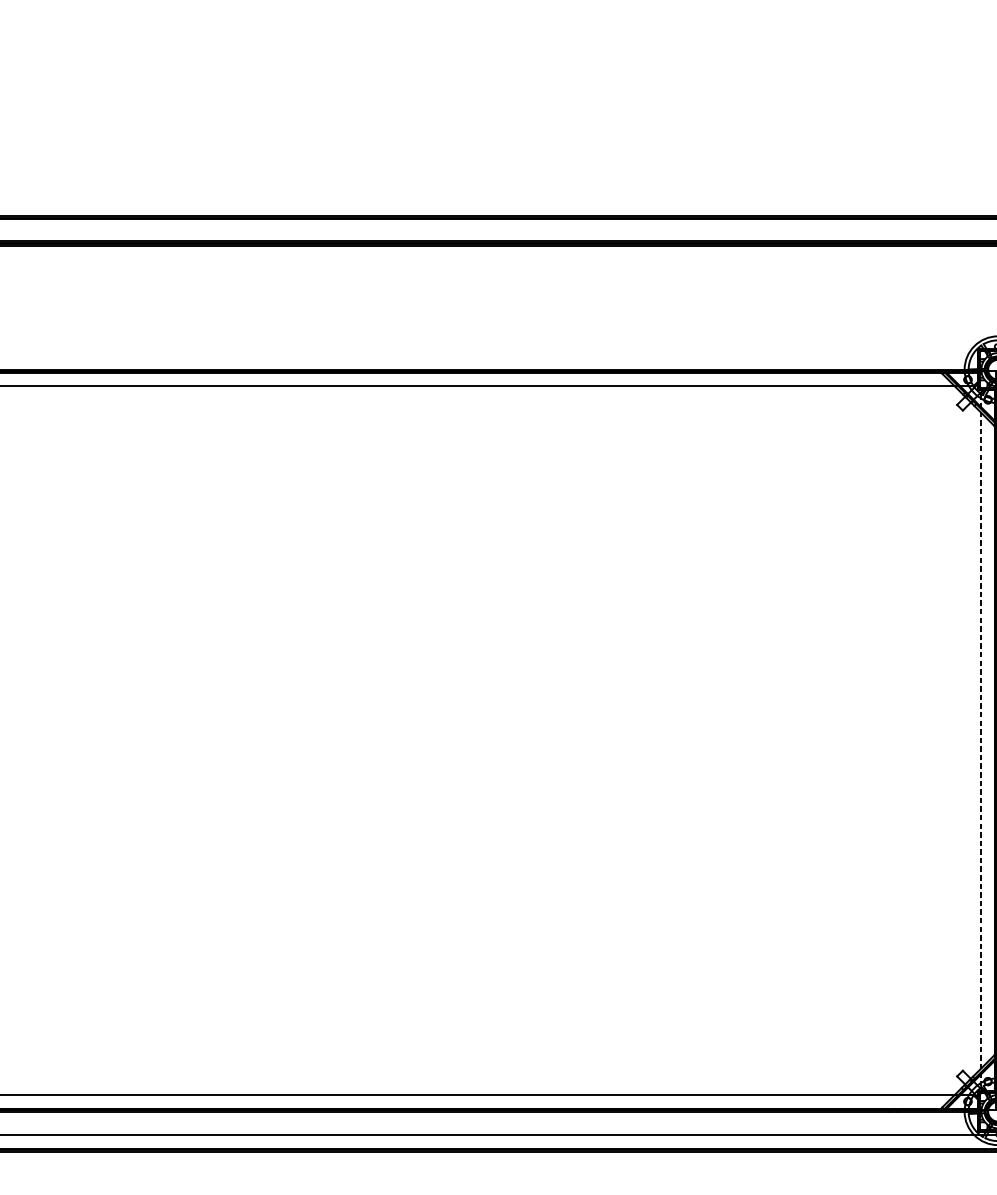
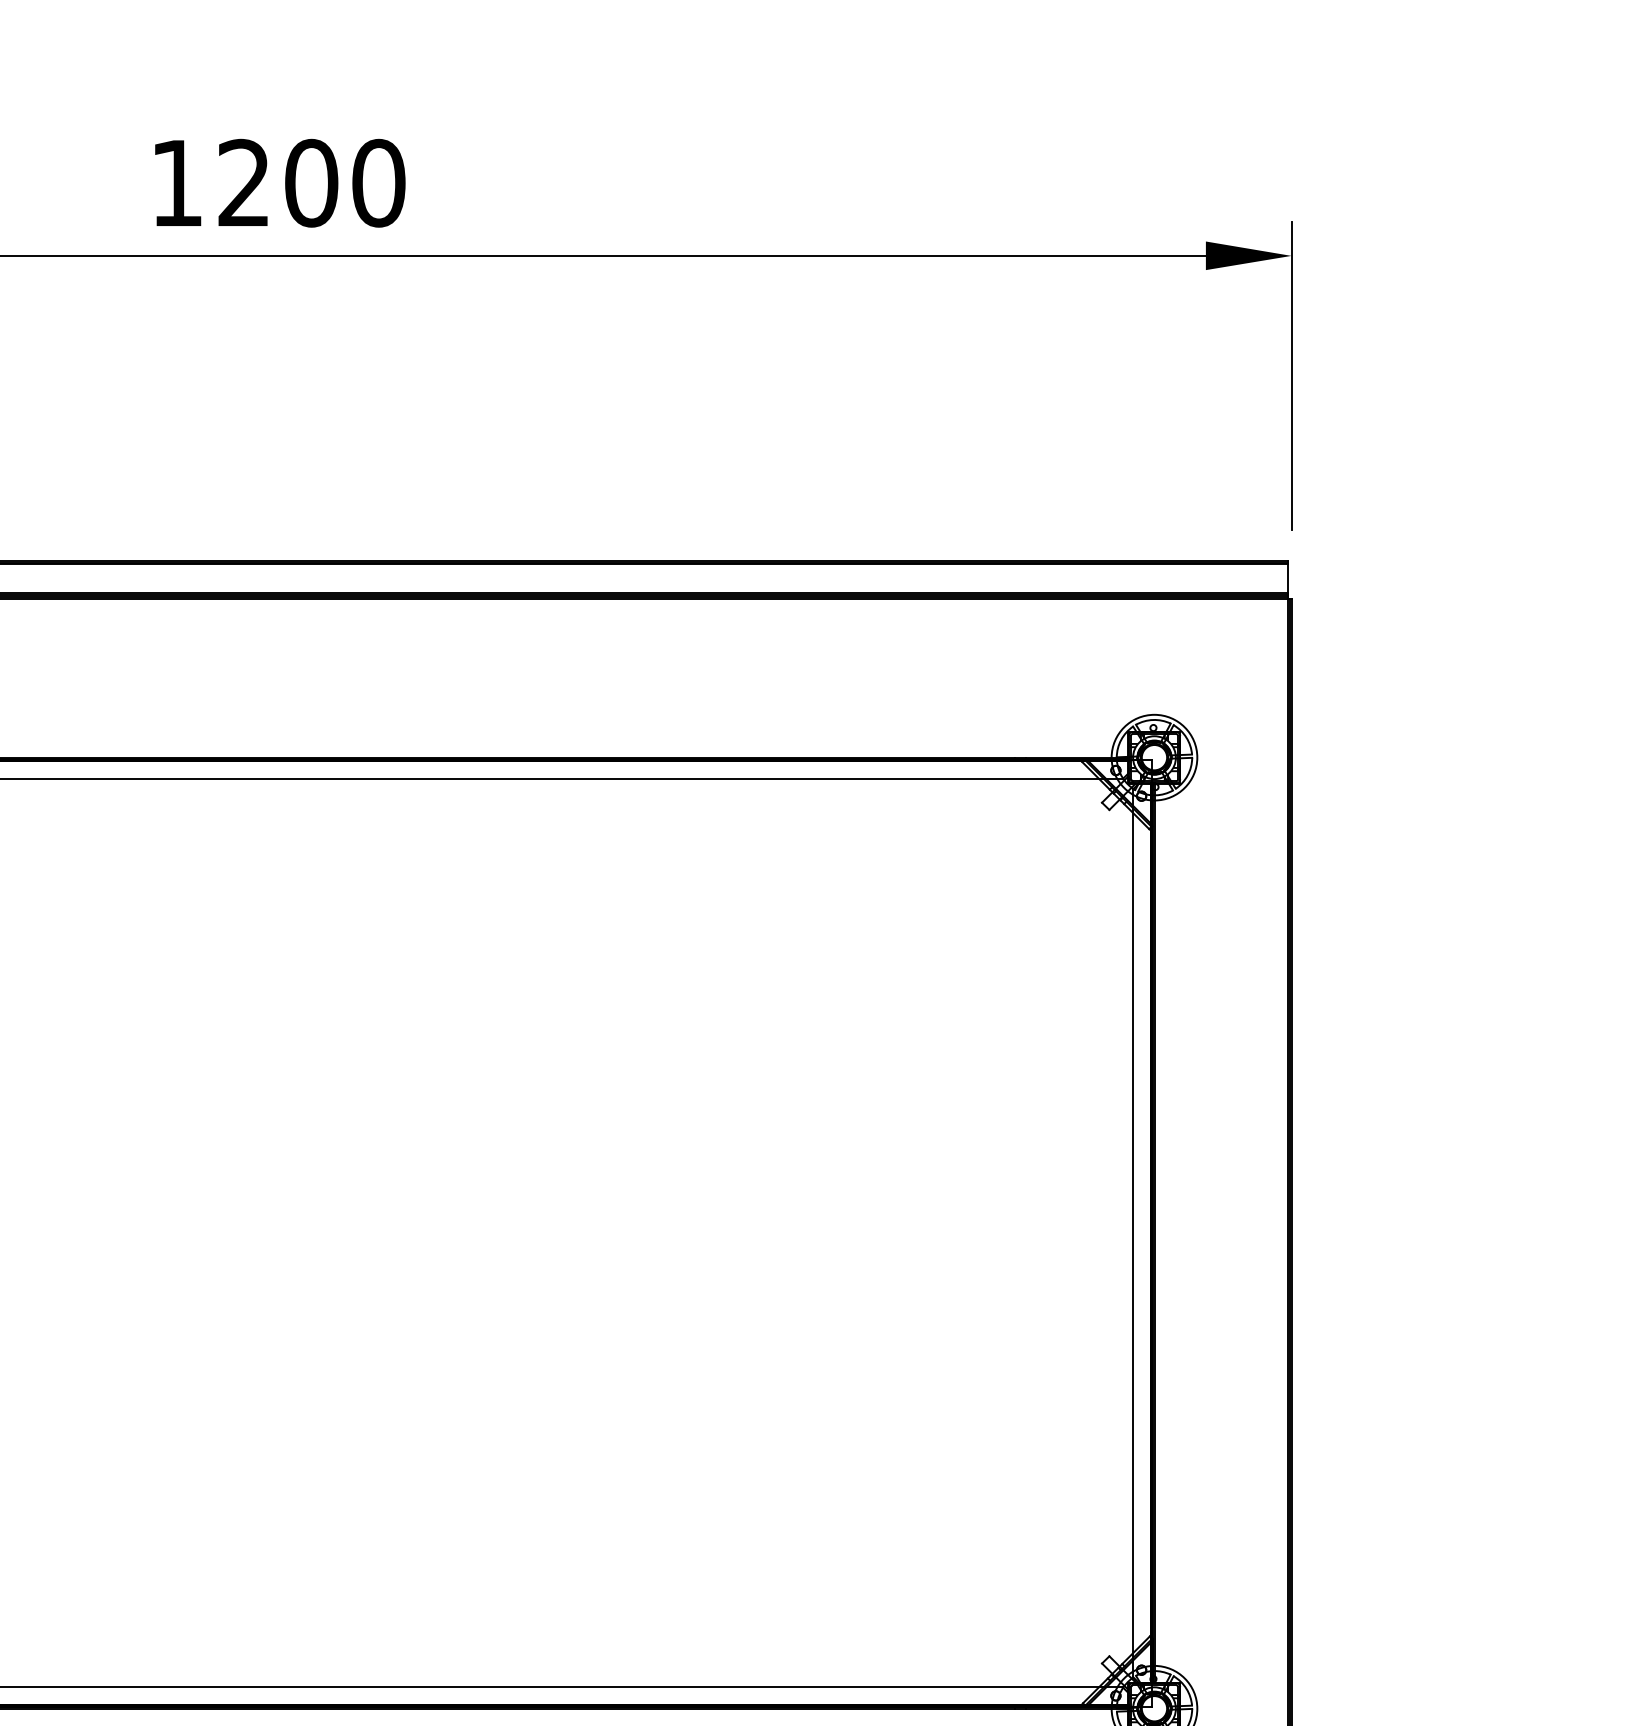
line: (981, 740) -> (1133, 1233), dashed -> solid

